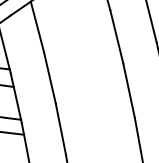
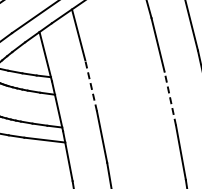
line: (50, 77) -> (91, 85), solid -> dashed
line: (129, 90) -> (170, 98), solid -> dashed

